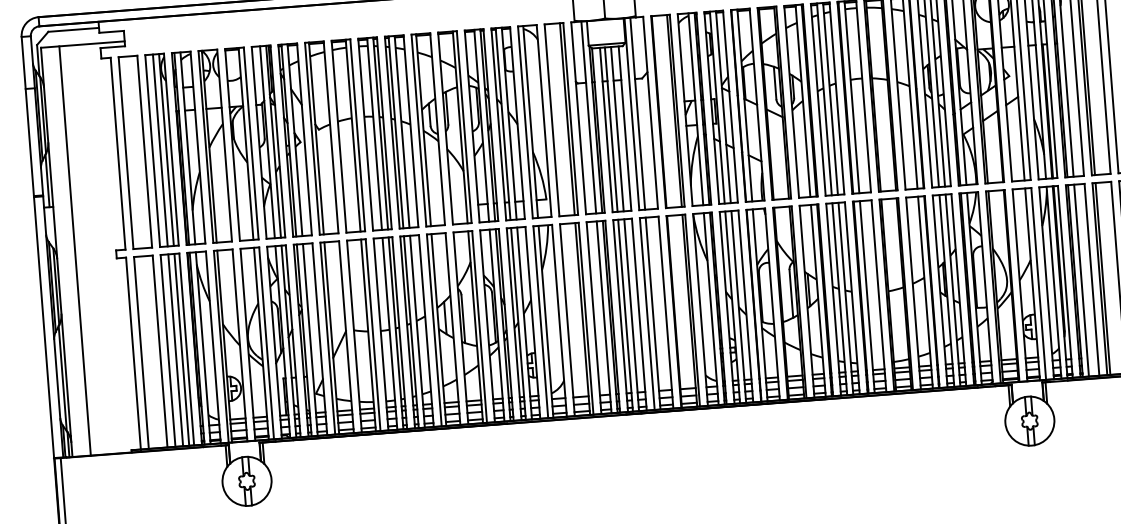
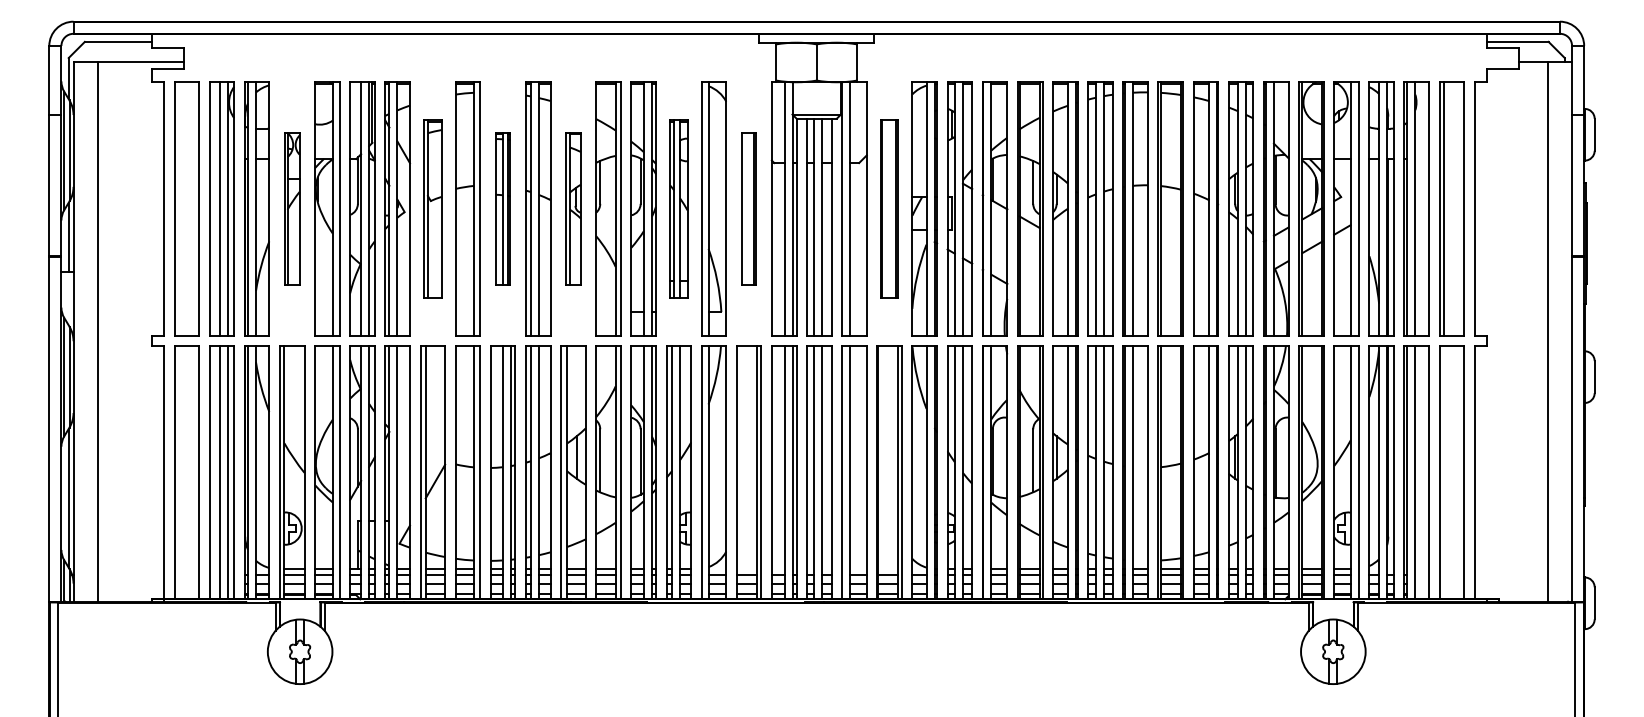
part: (667, 111) -> (889, 208), size x0.7
part: (560, 119) -> (748, 208), size x0.6
part: (507, 123) -> (678, 208), size x0.7
part: (428, 129) -> (573, 208), size x0.6
part: (374, 133) -> (502, 208), size x0.6
part: (321, 137) -> (432, 208), size x0.7
part: (215, 145) -> (292, 208), size x0.6
line: (1102, 278) -> (1443, 472), removed

